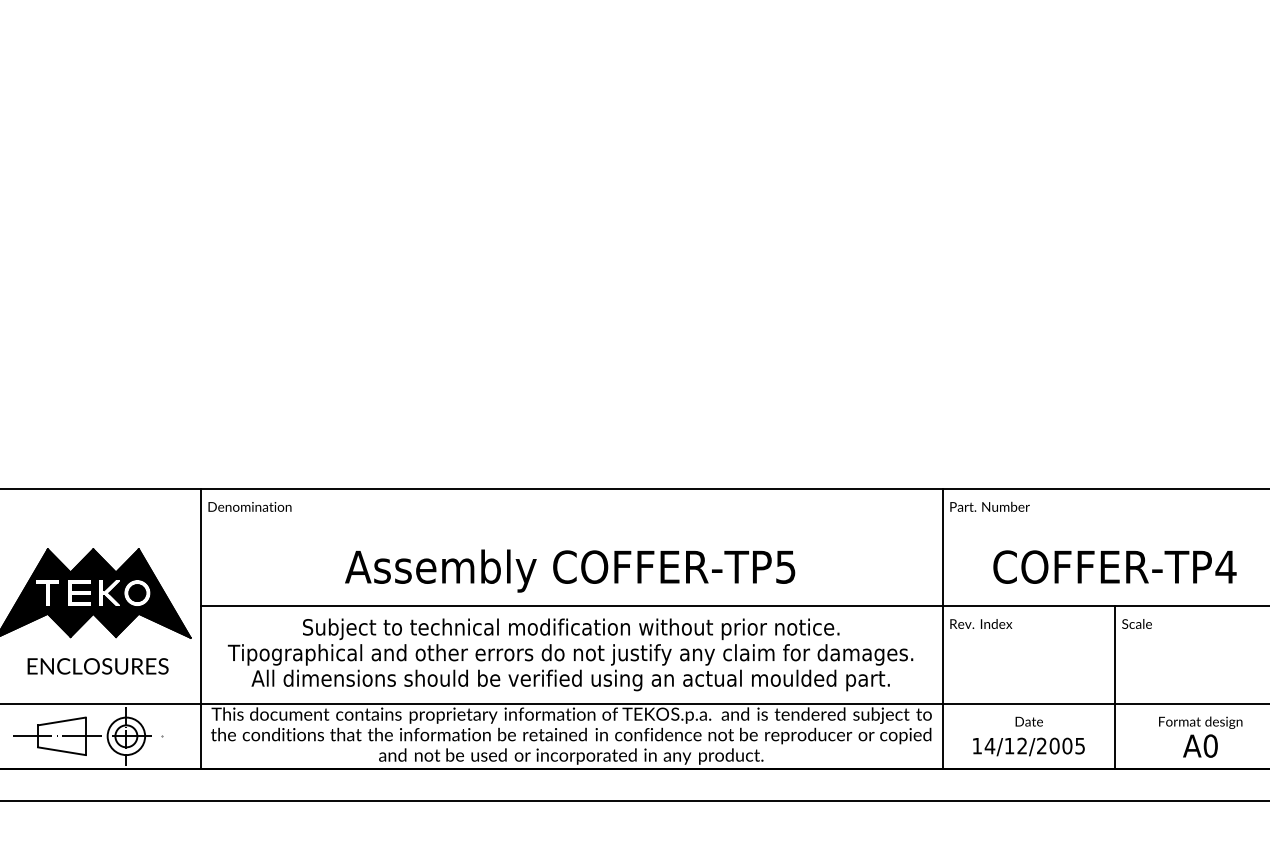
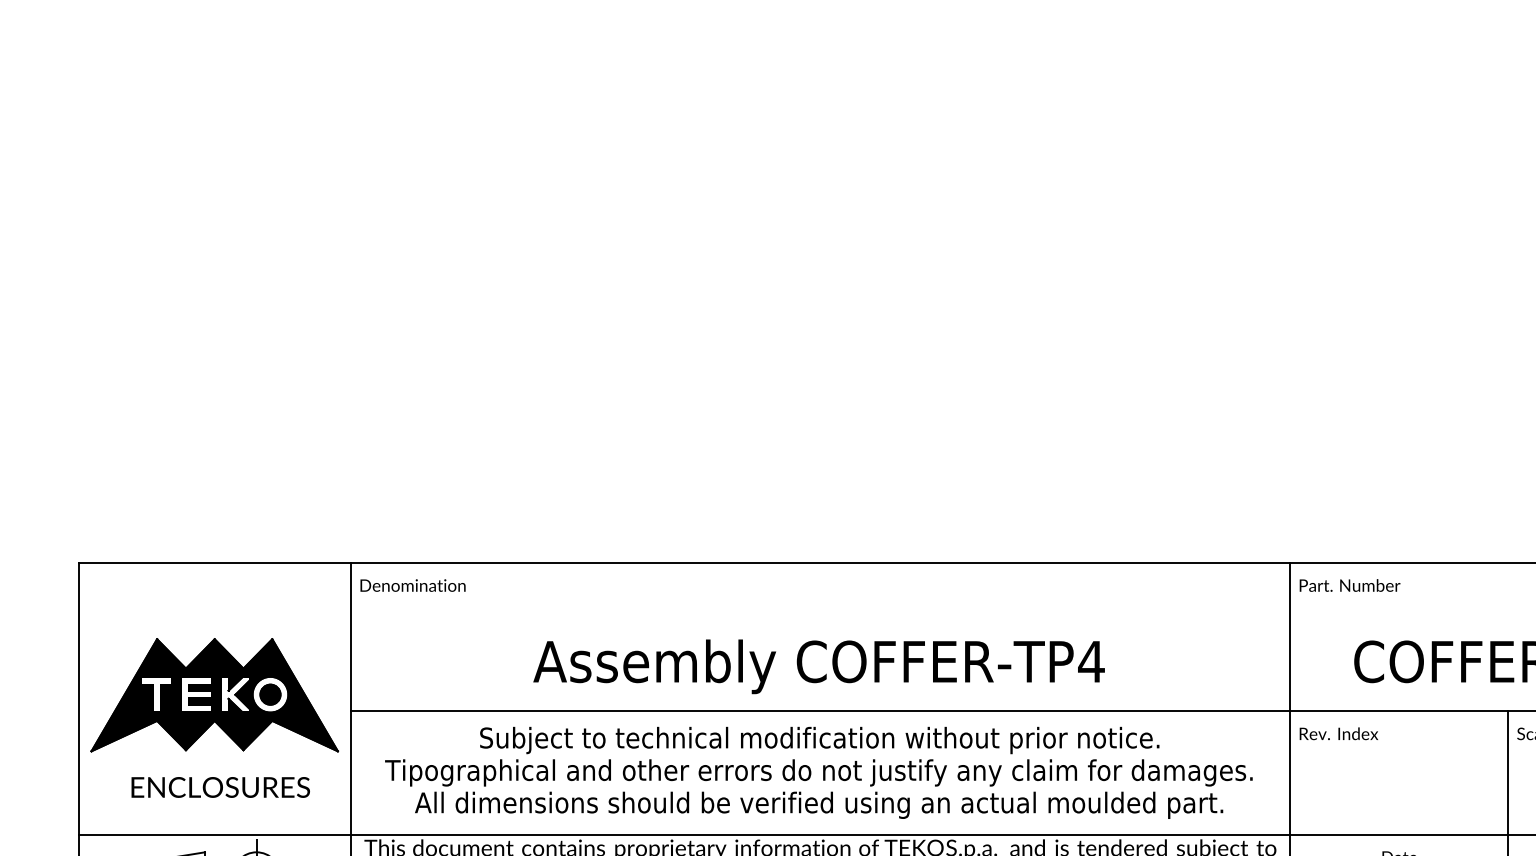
text: (785, 566) -> (1091, 661), COFFER-TP5 -> COFFER-TP4

